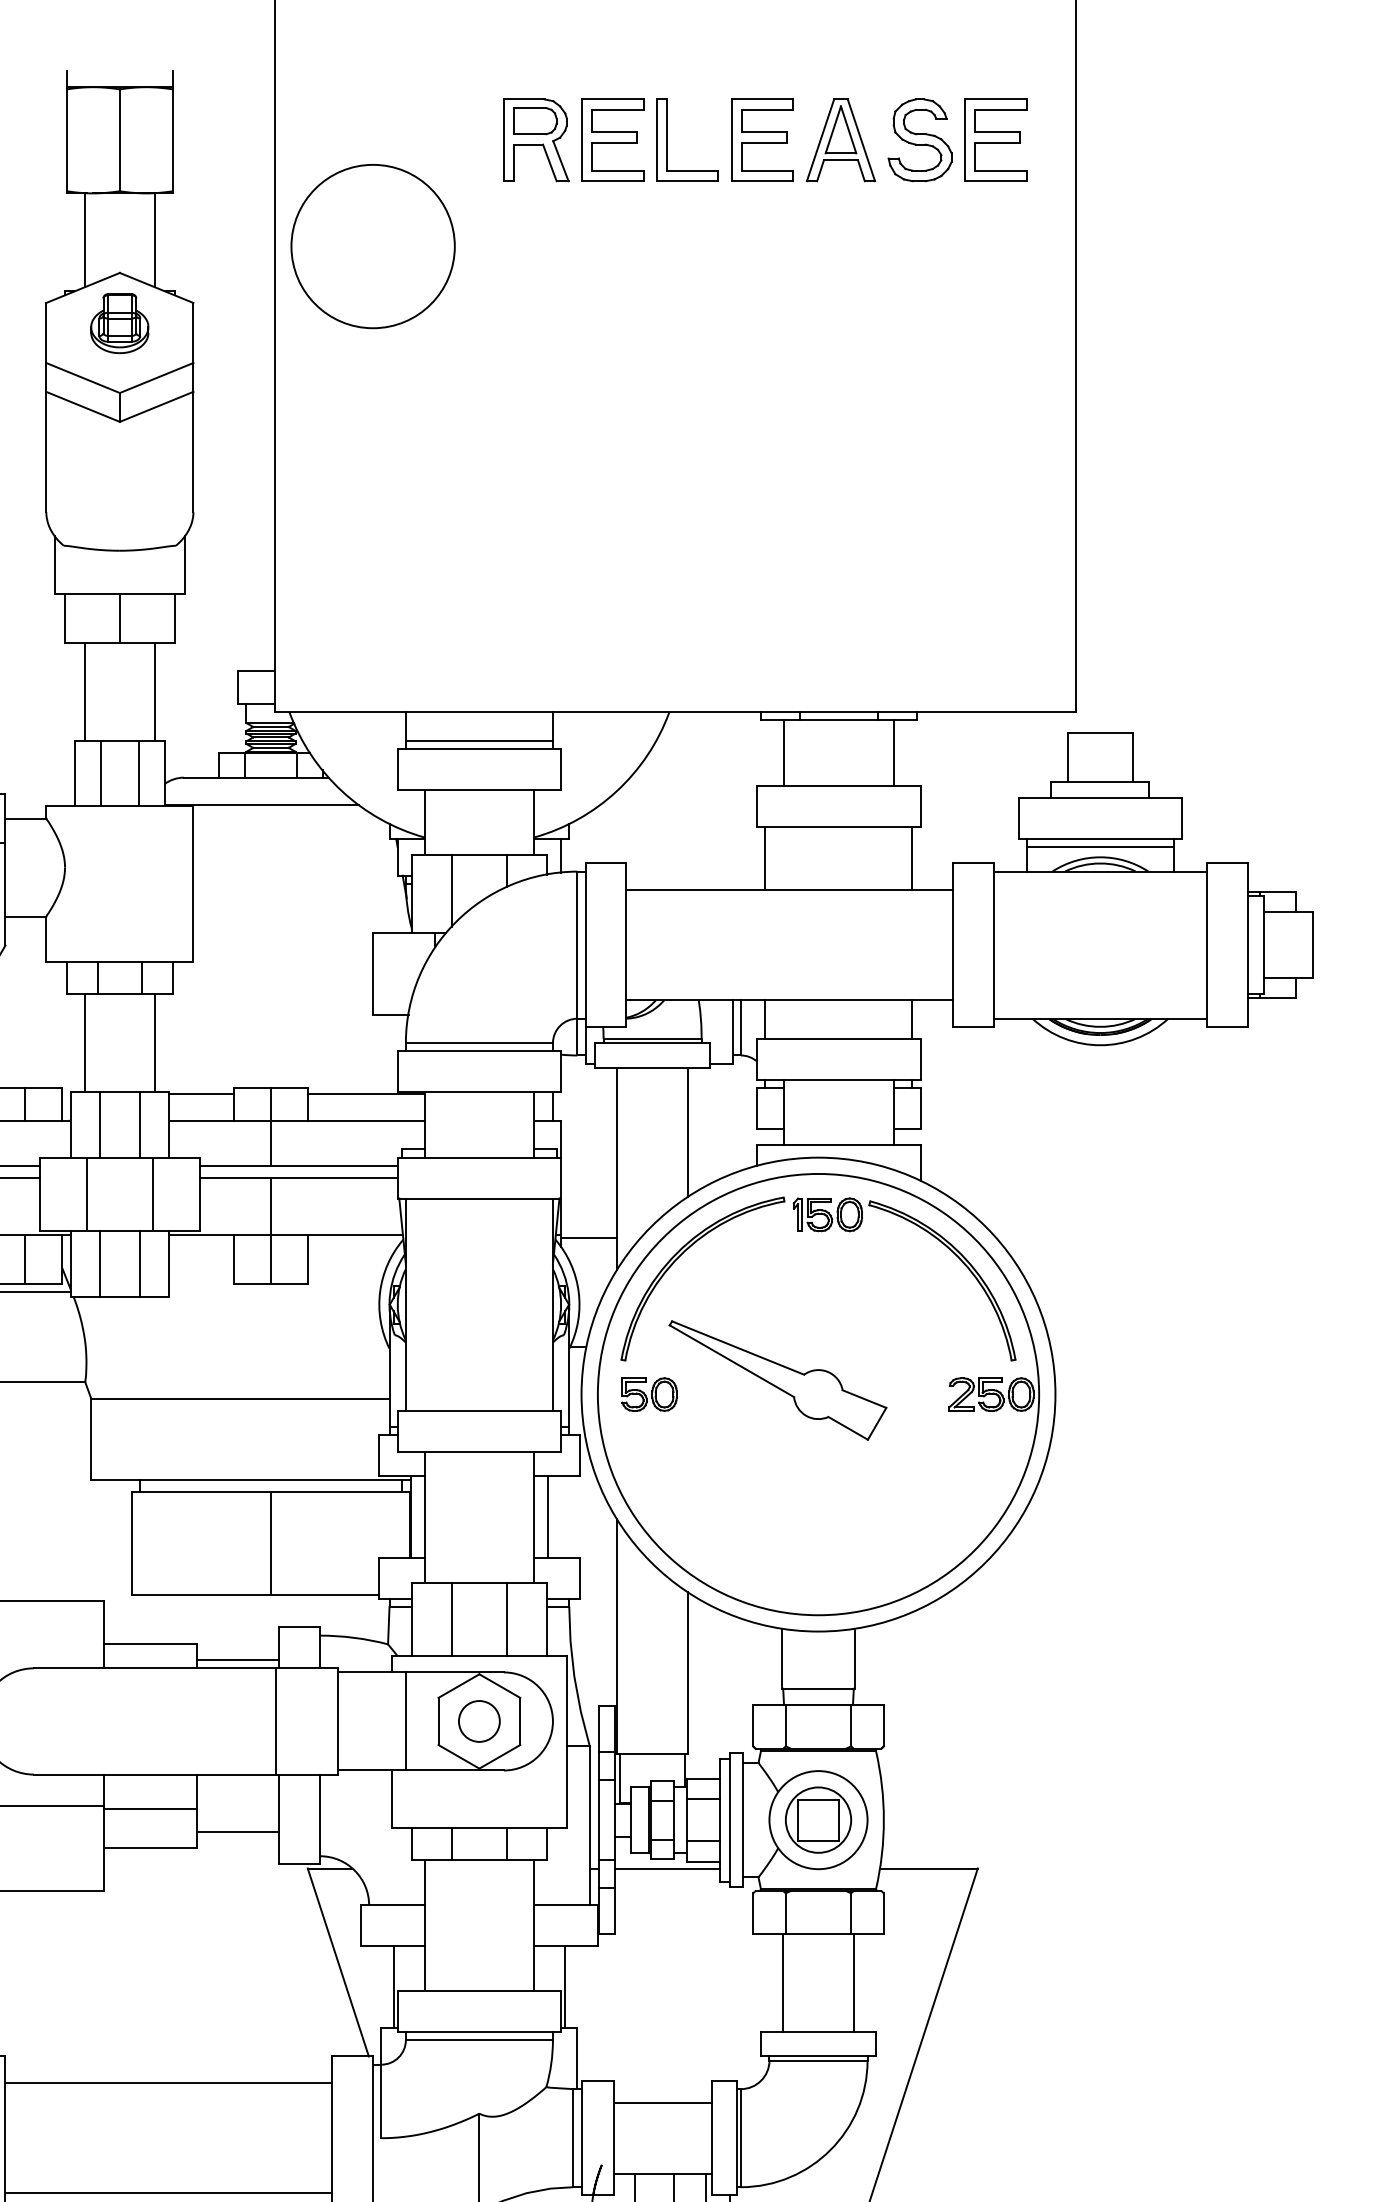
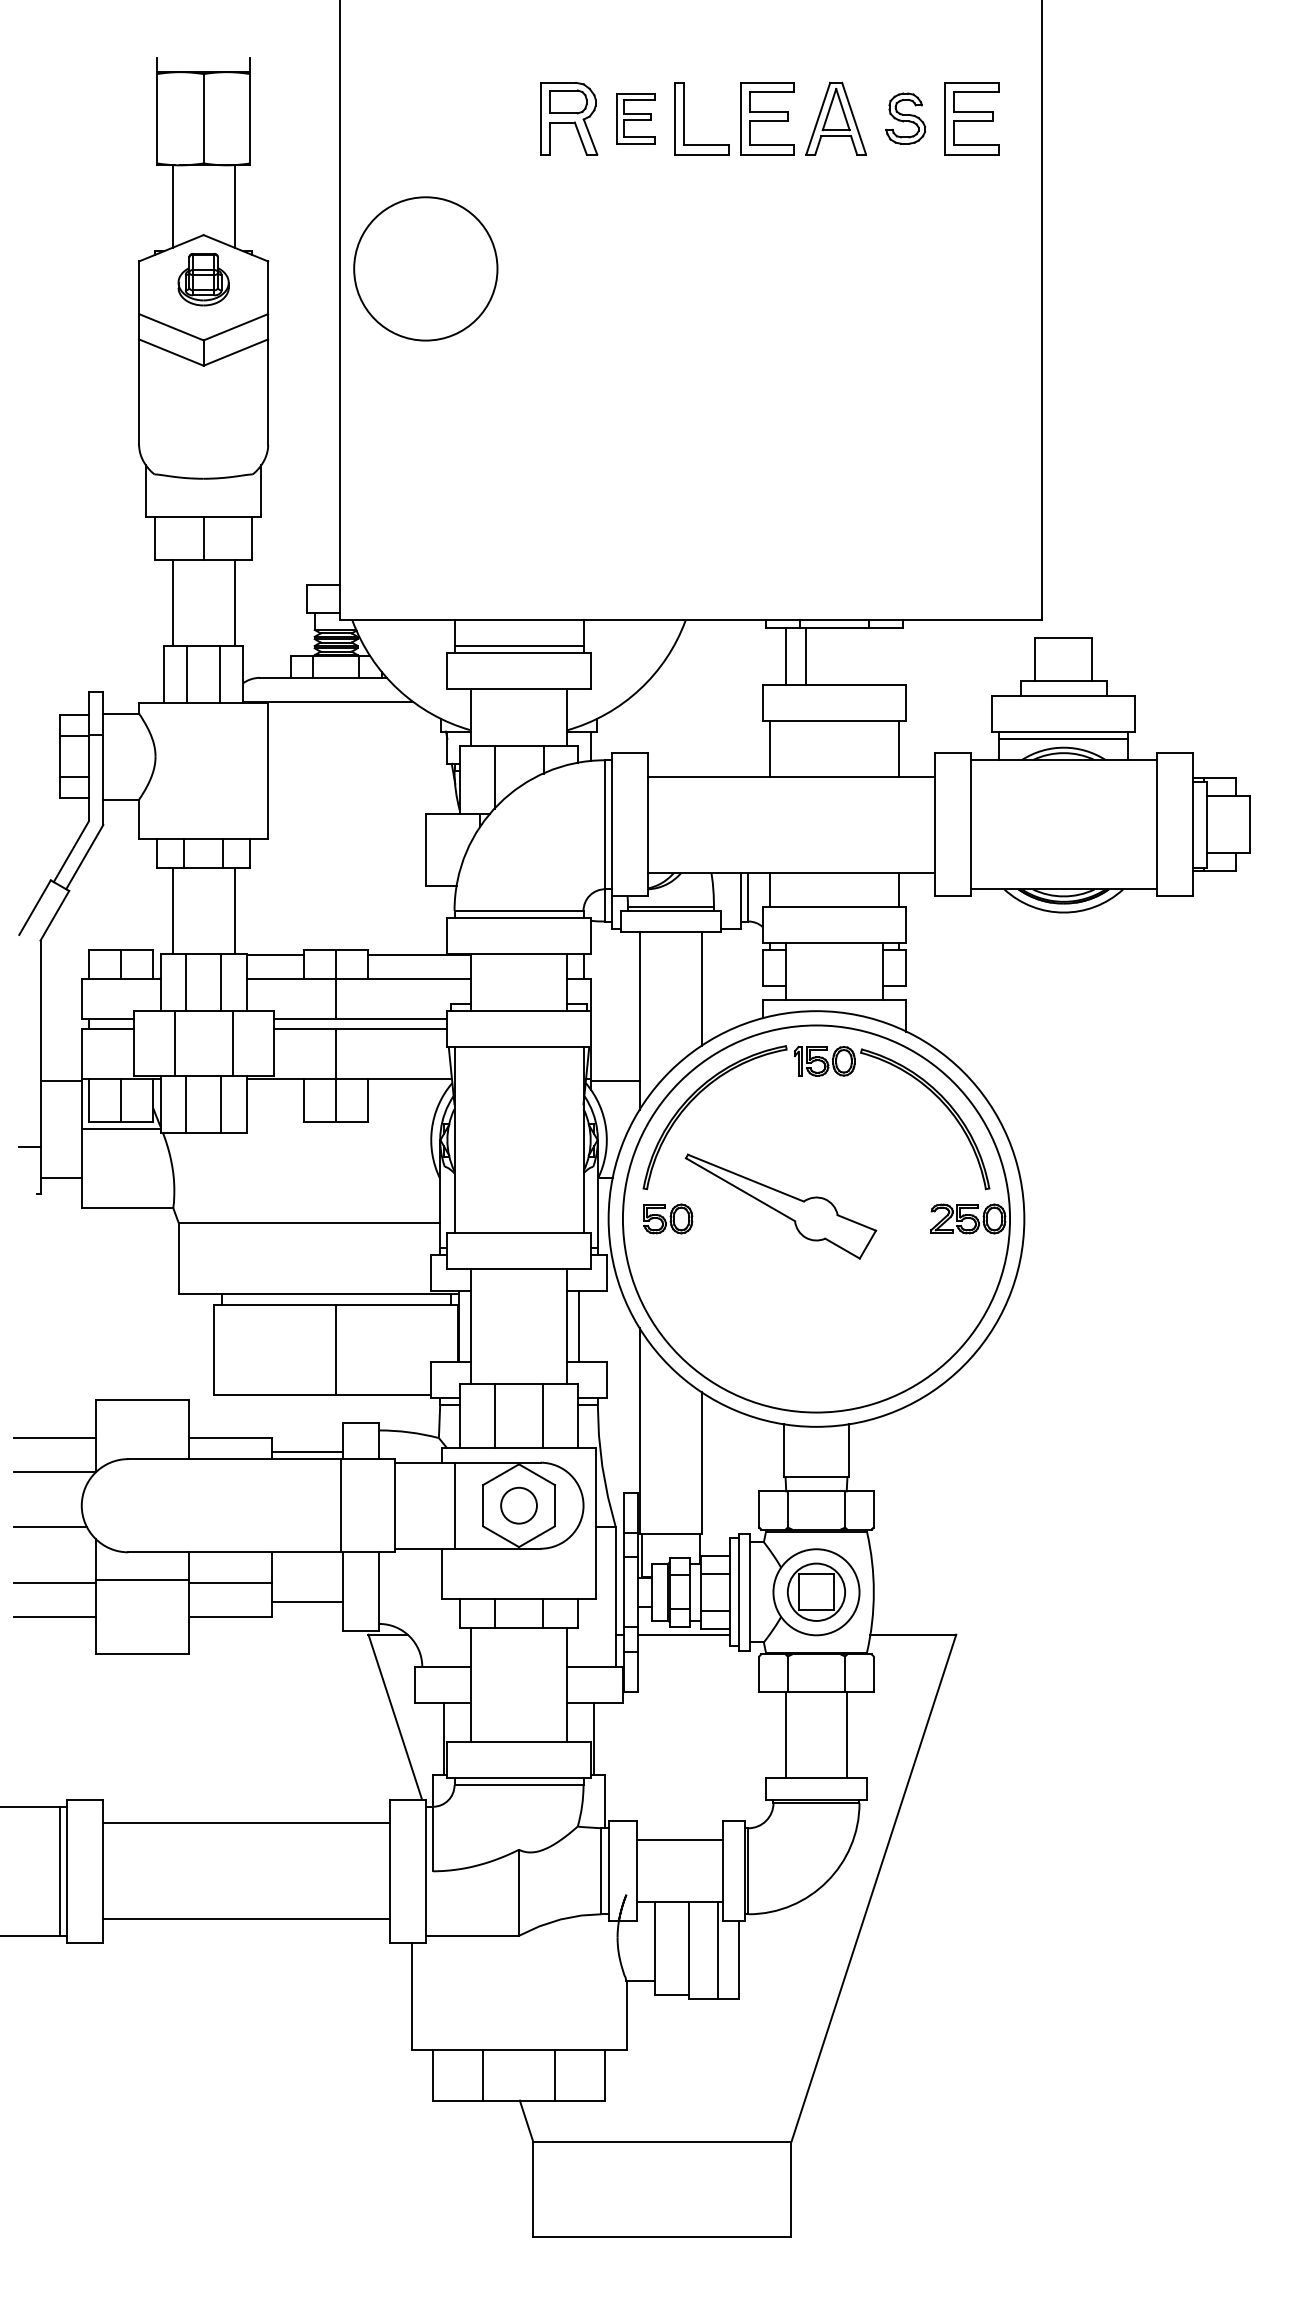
part: (612, 140) -> (635, 118), size x0.7
part: (919, 140) -> (905, 118), size x0.7
circle: (372, 246) -> (425, 268), moved
line: (893, 753) -> (805, 656), moved

